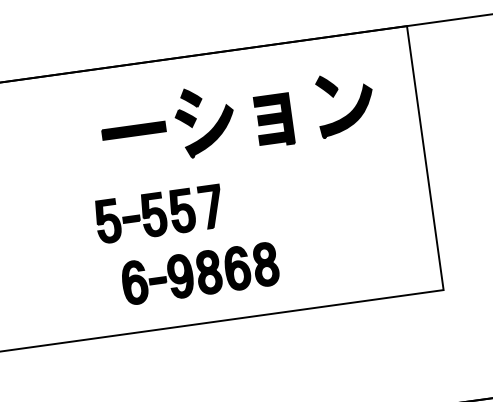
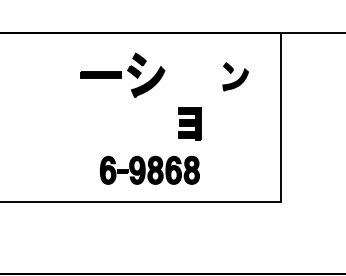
part: (345, 103) -> (235, 76), size x0.7
part: (274, 119) -> (189, 123), moved
part: (157, 214) -> (108, 129), removed
part: (199, 272) -> (149, 169), moved

